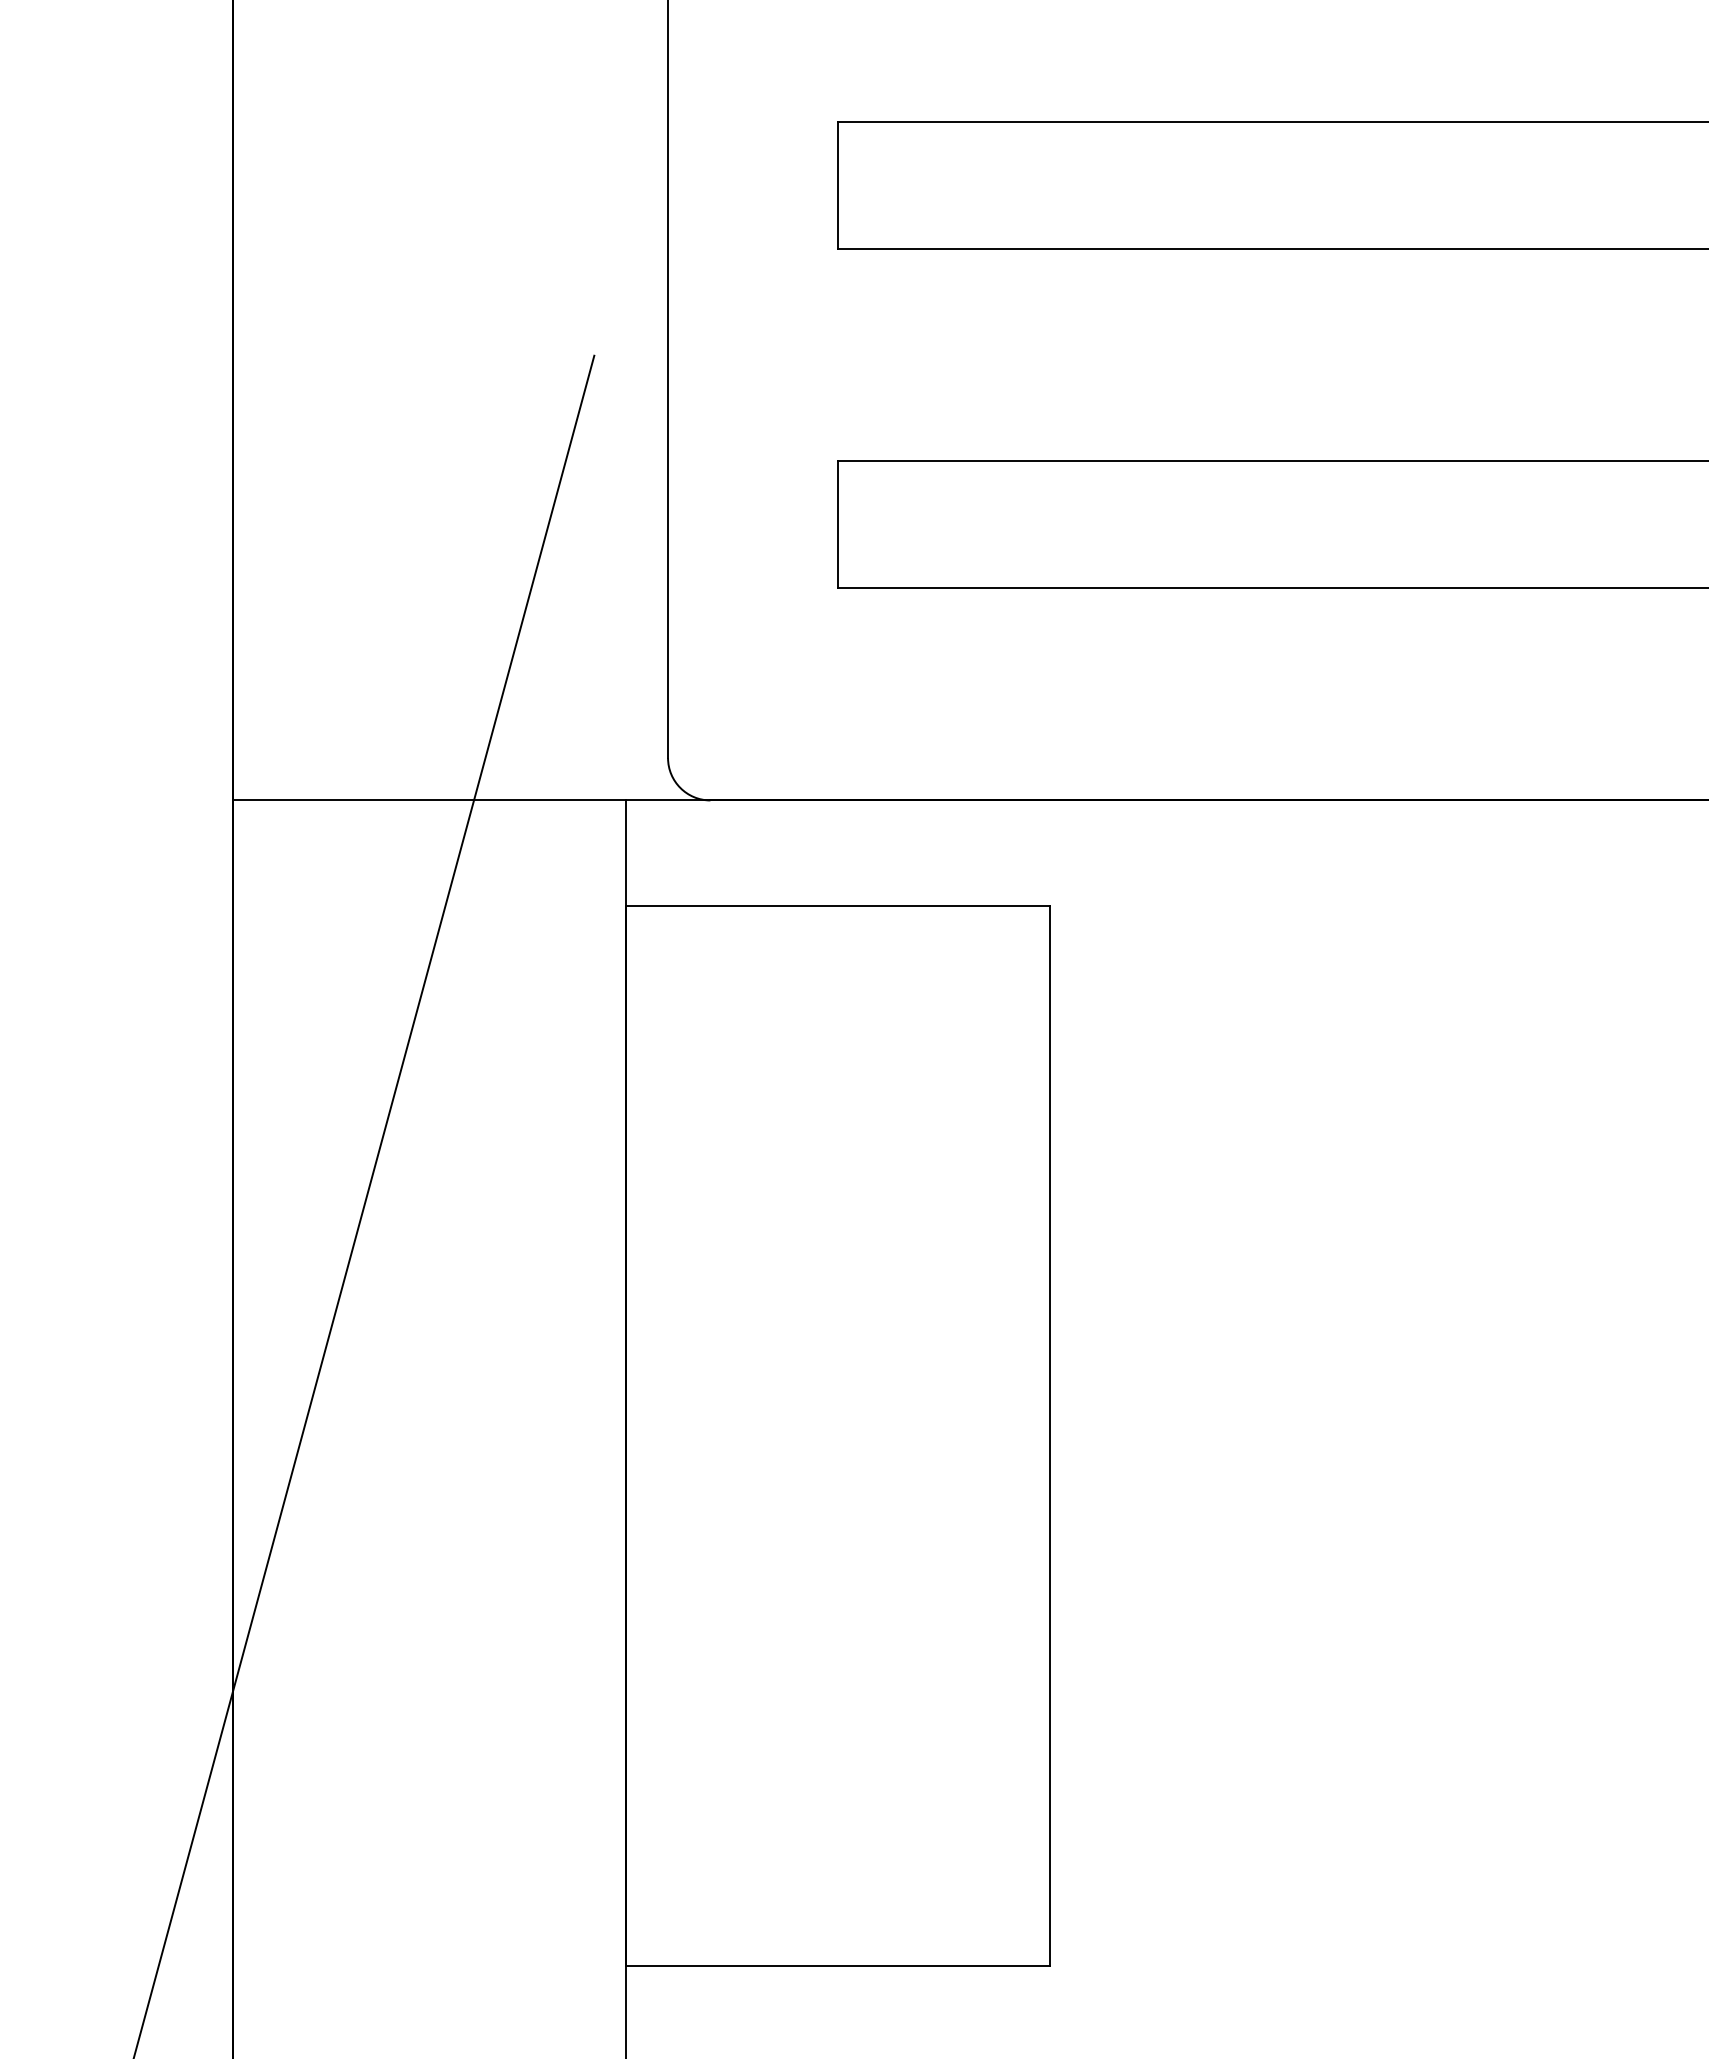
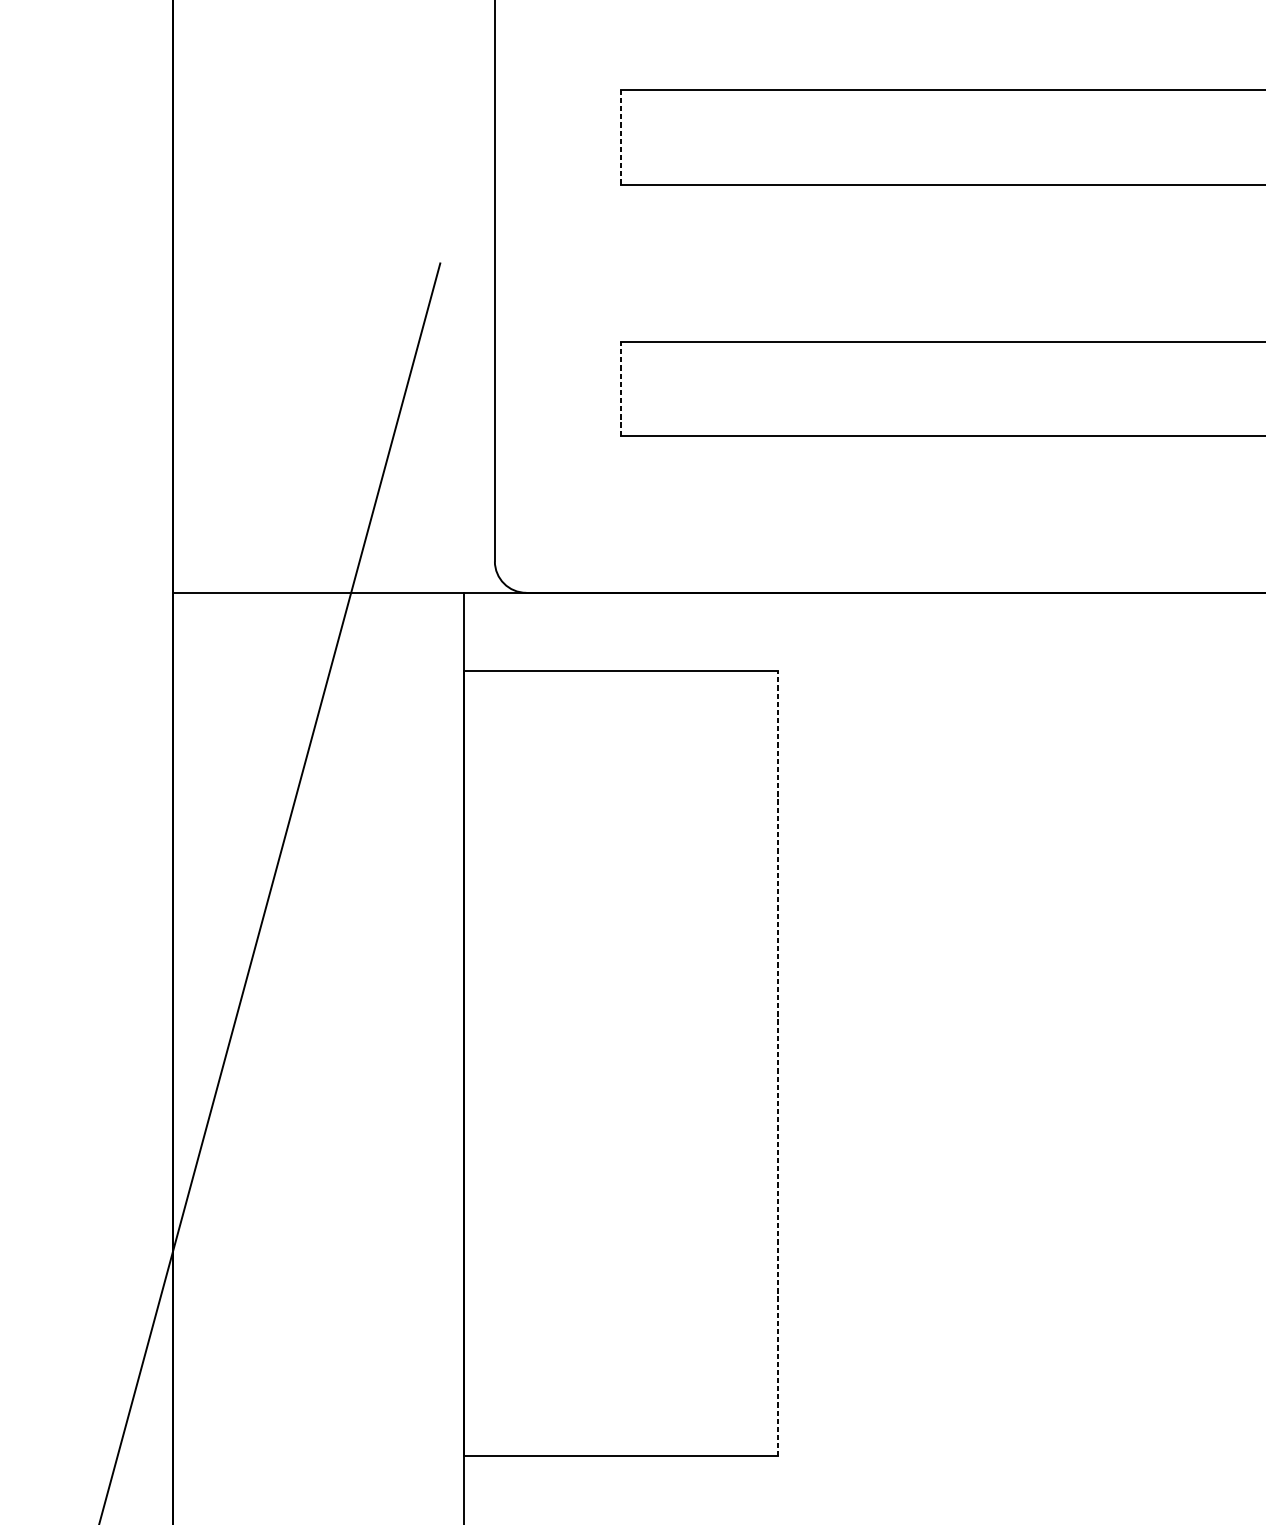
line: (837, 185) -> (620, 137), solid -> dashed
line: (837, 524) -> (620, 388), solid -> dashed
line: (1049, 1436) -> (777, 1063), solid -> dashed

